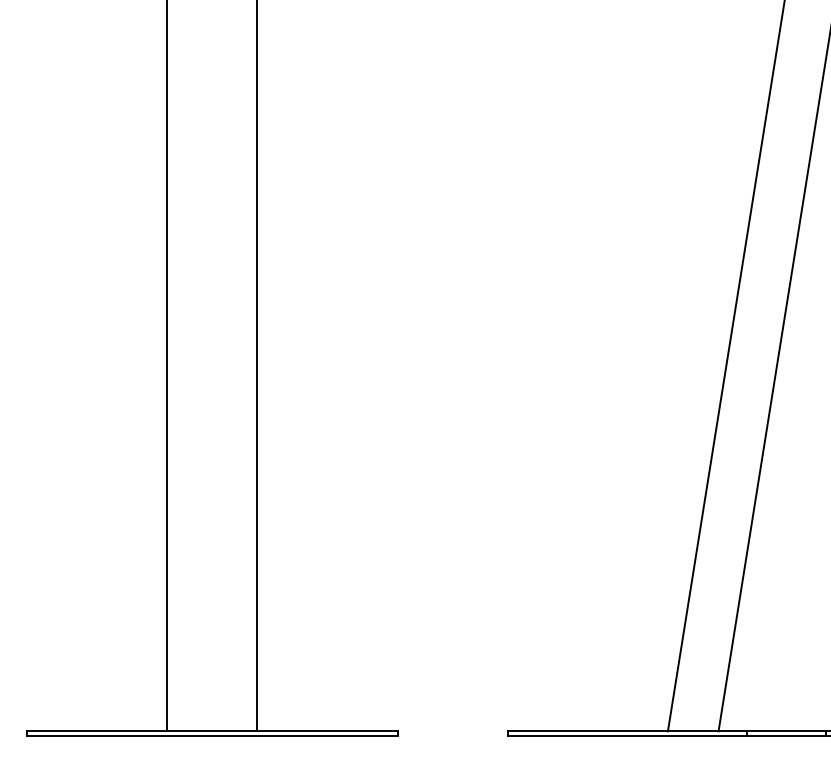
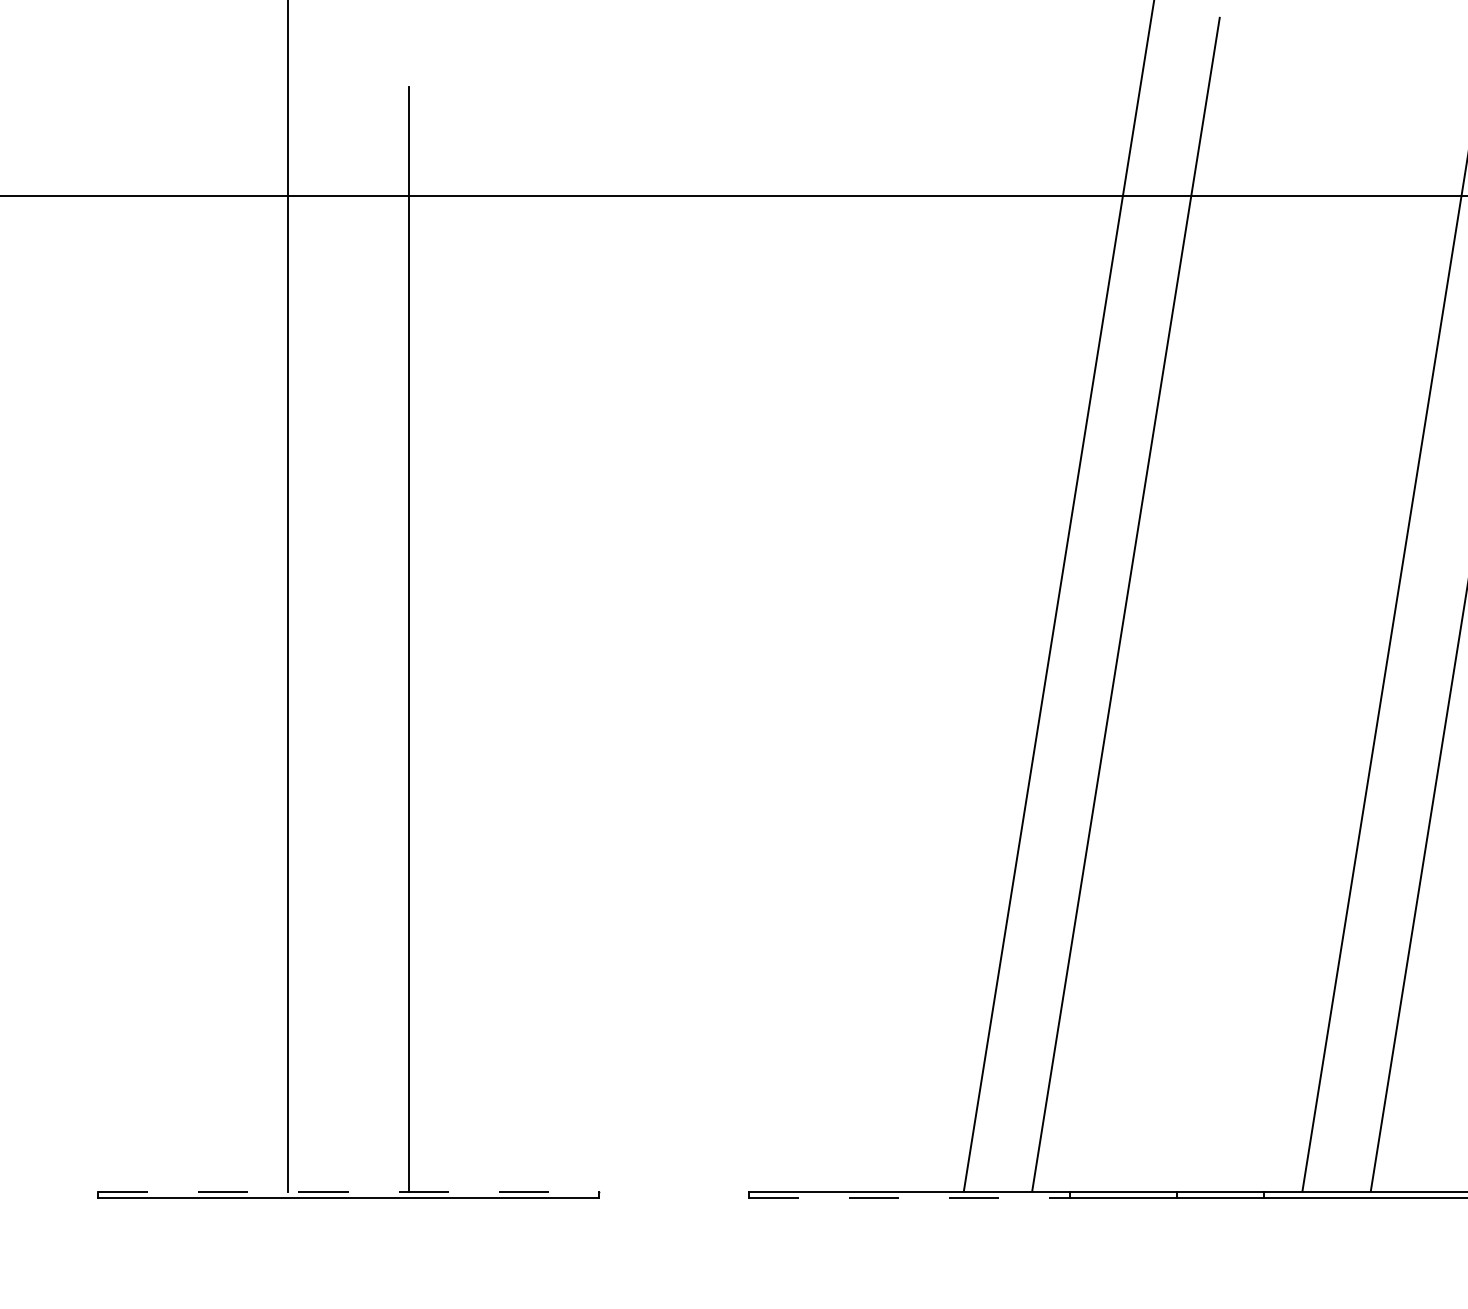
line: (212, 731) -> (349, 1191), solid -> dashed
line: (627, 735) -> (909, 1197), solid -> dashed

